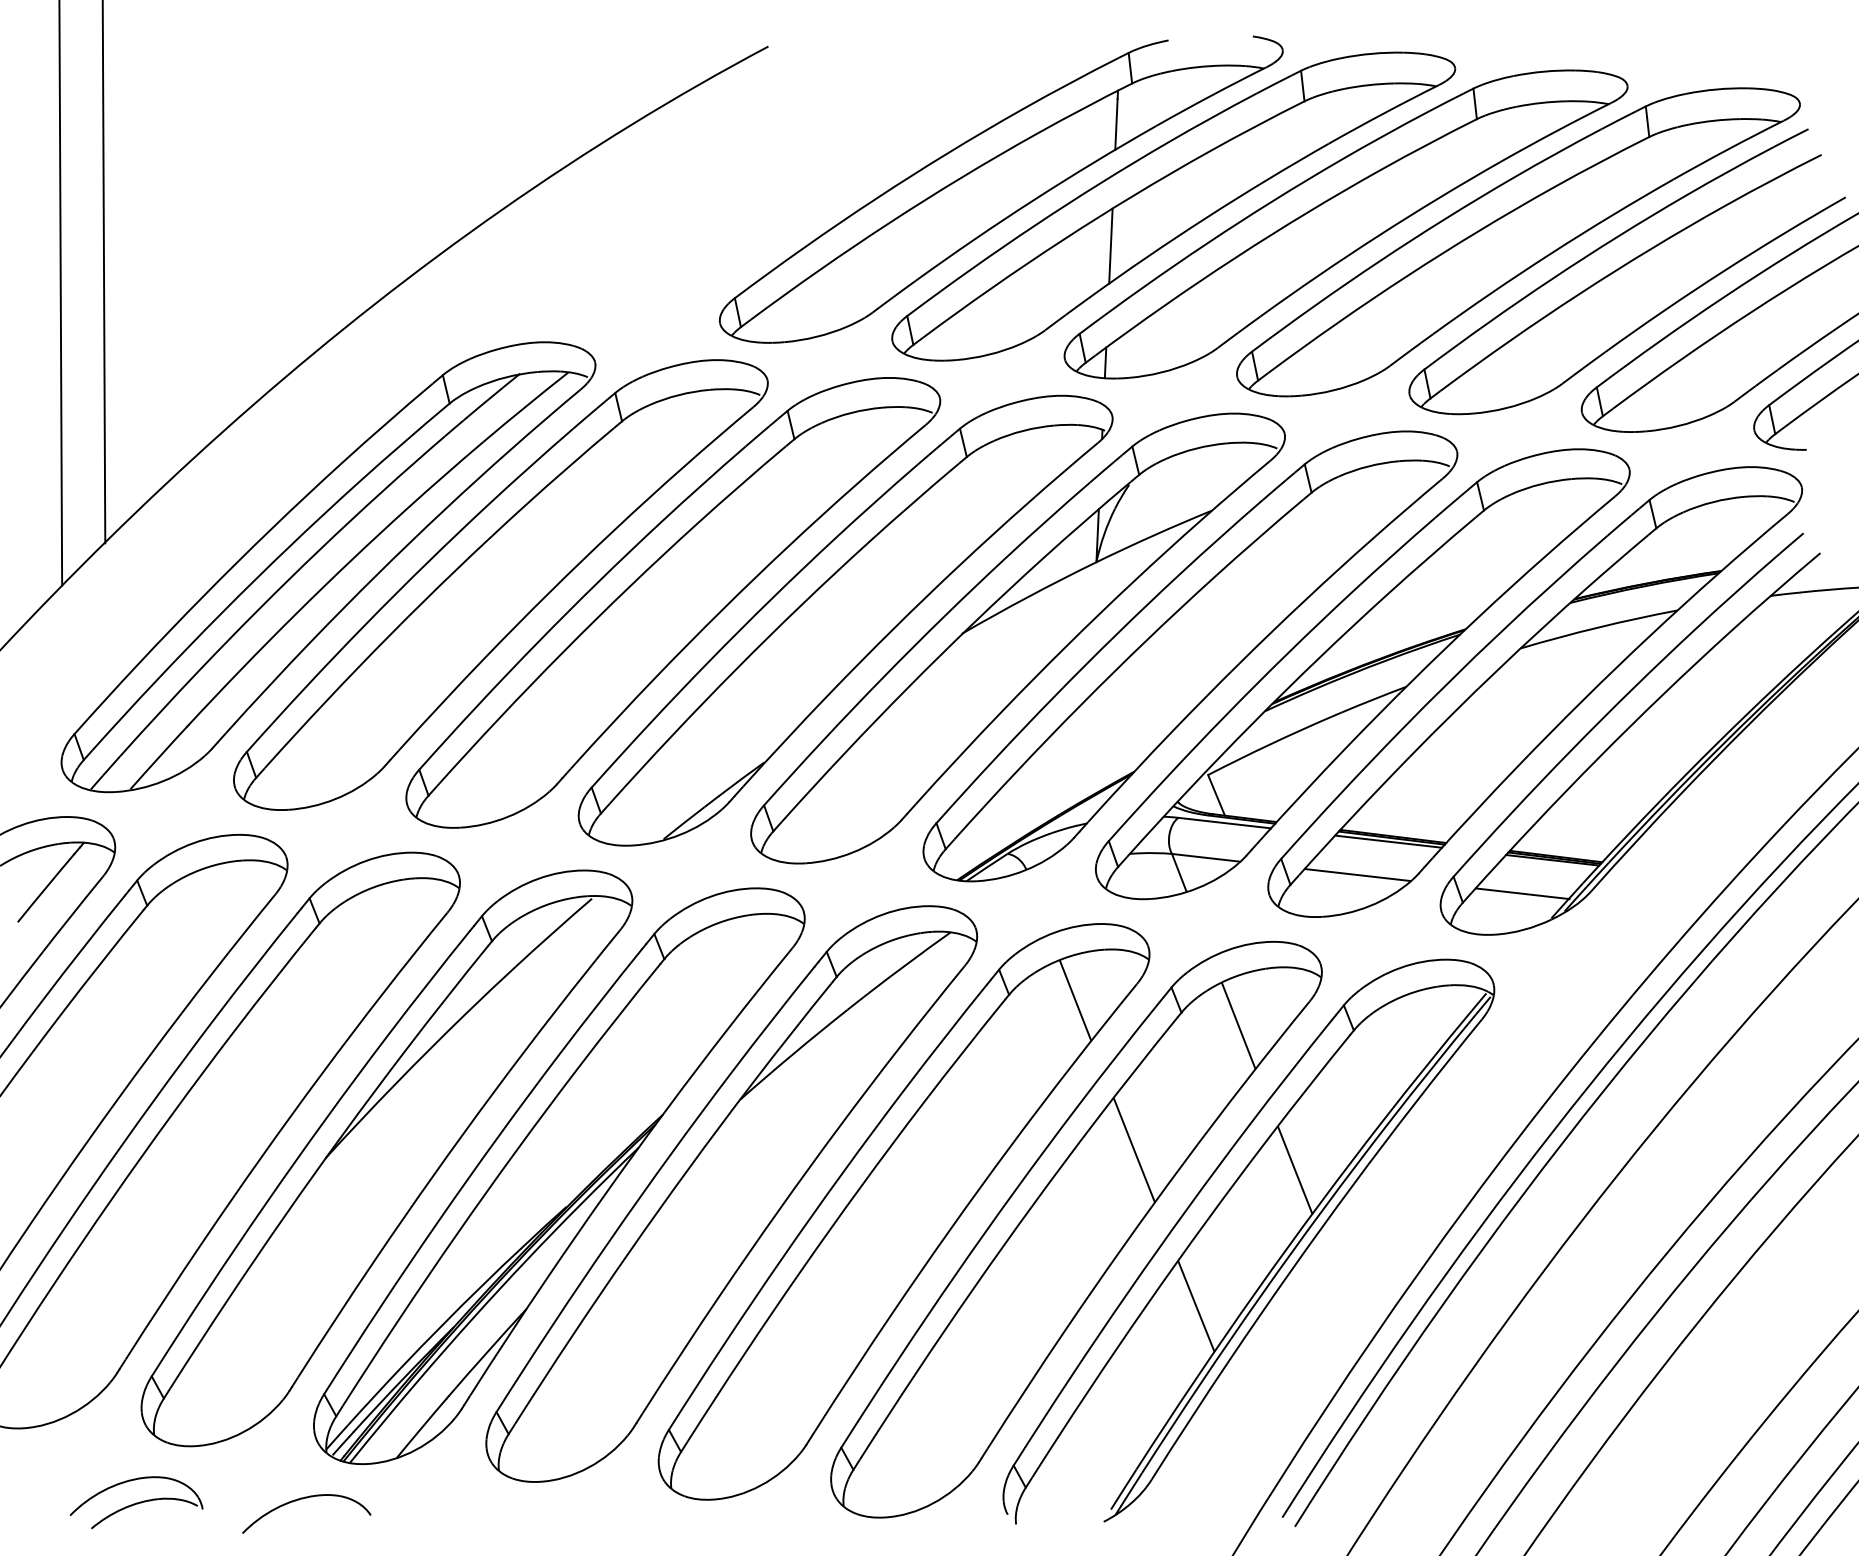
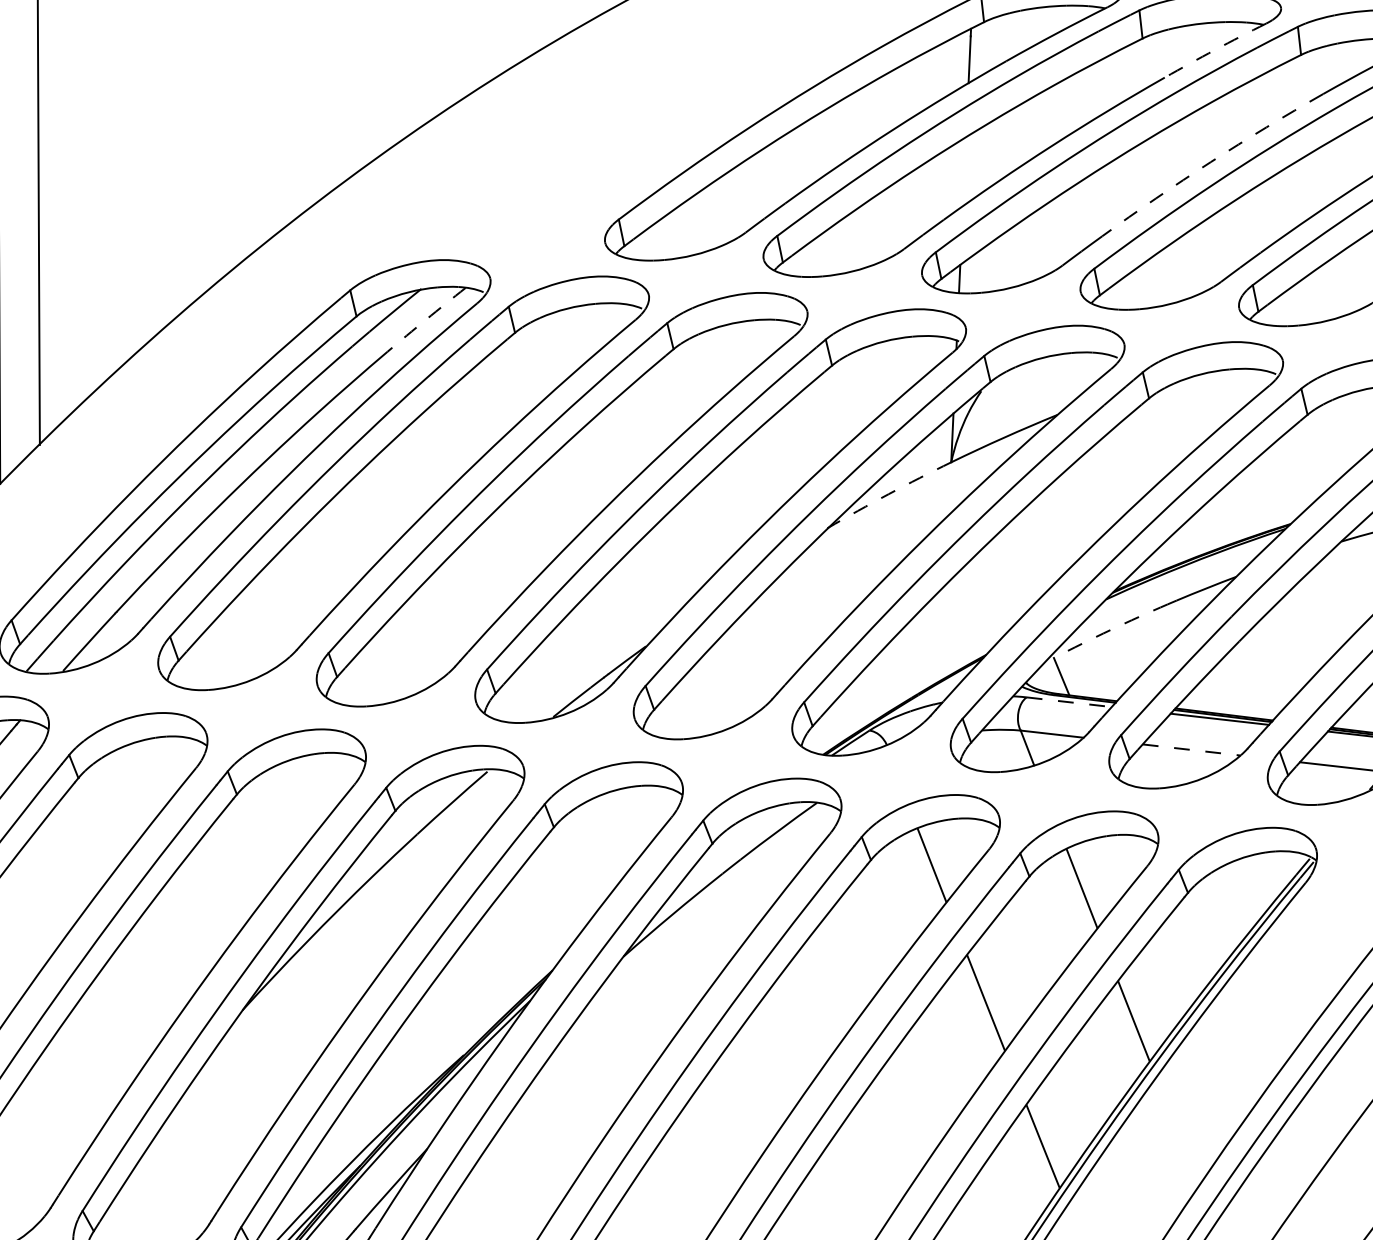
arc: (1383, 113) -> (1215, 49), solid -> dashed
arc: (1378, 235) -> (1210, 161), solid -> dashed
line: (1110, 245) -> (964, 171), removed
arc: (525, 406) -> (426, 319), solid -> dashed
arc: (1028, 596) -> (888, 493), solid -> dashed
arc: (1269, 744) -> (1110, 629), solid -> dashed
line: (1224, 823) -> (1069, 702), solid -> dashed
line: (1358, 875) -> (1192, 750), solid -> dashed

